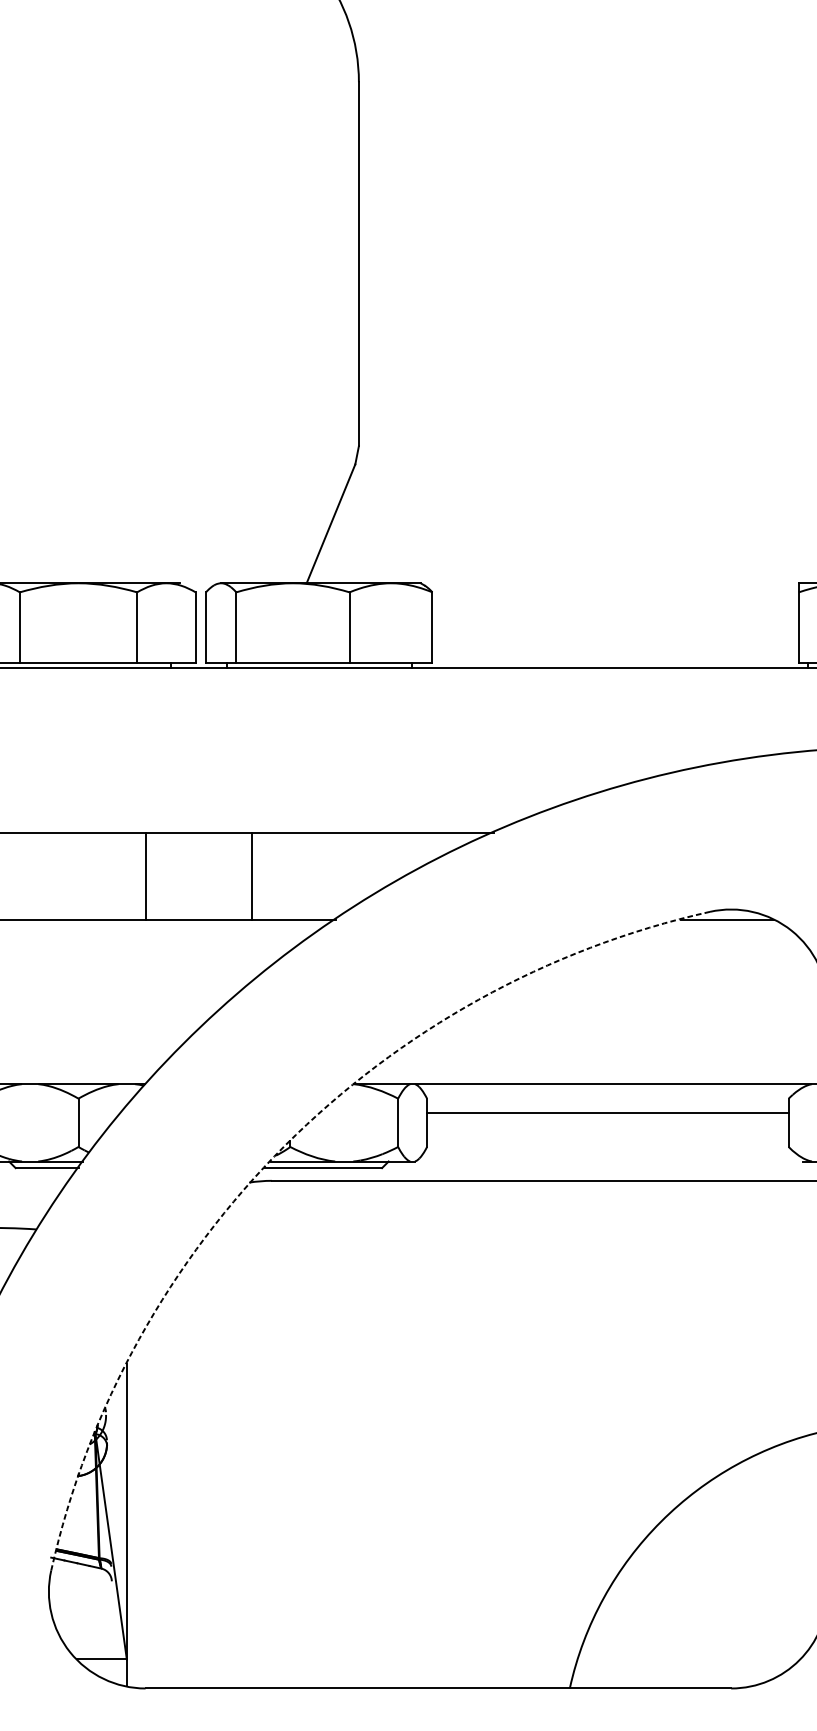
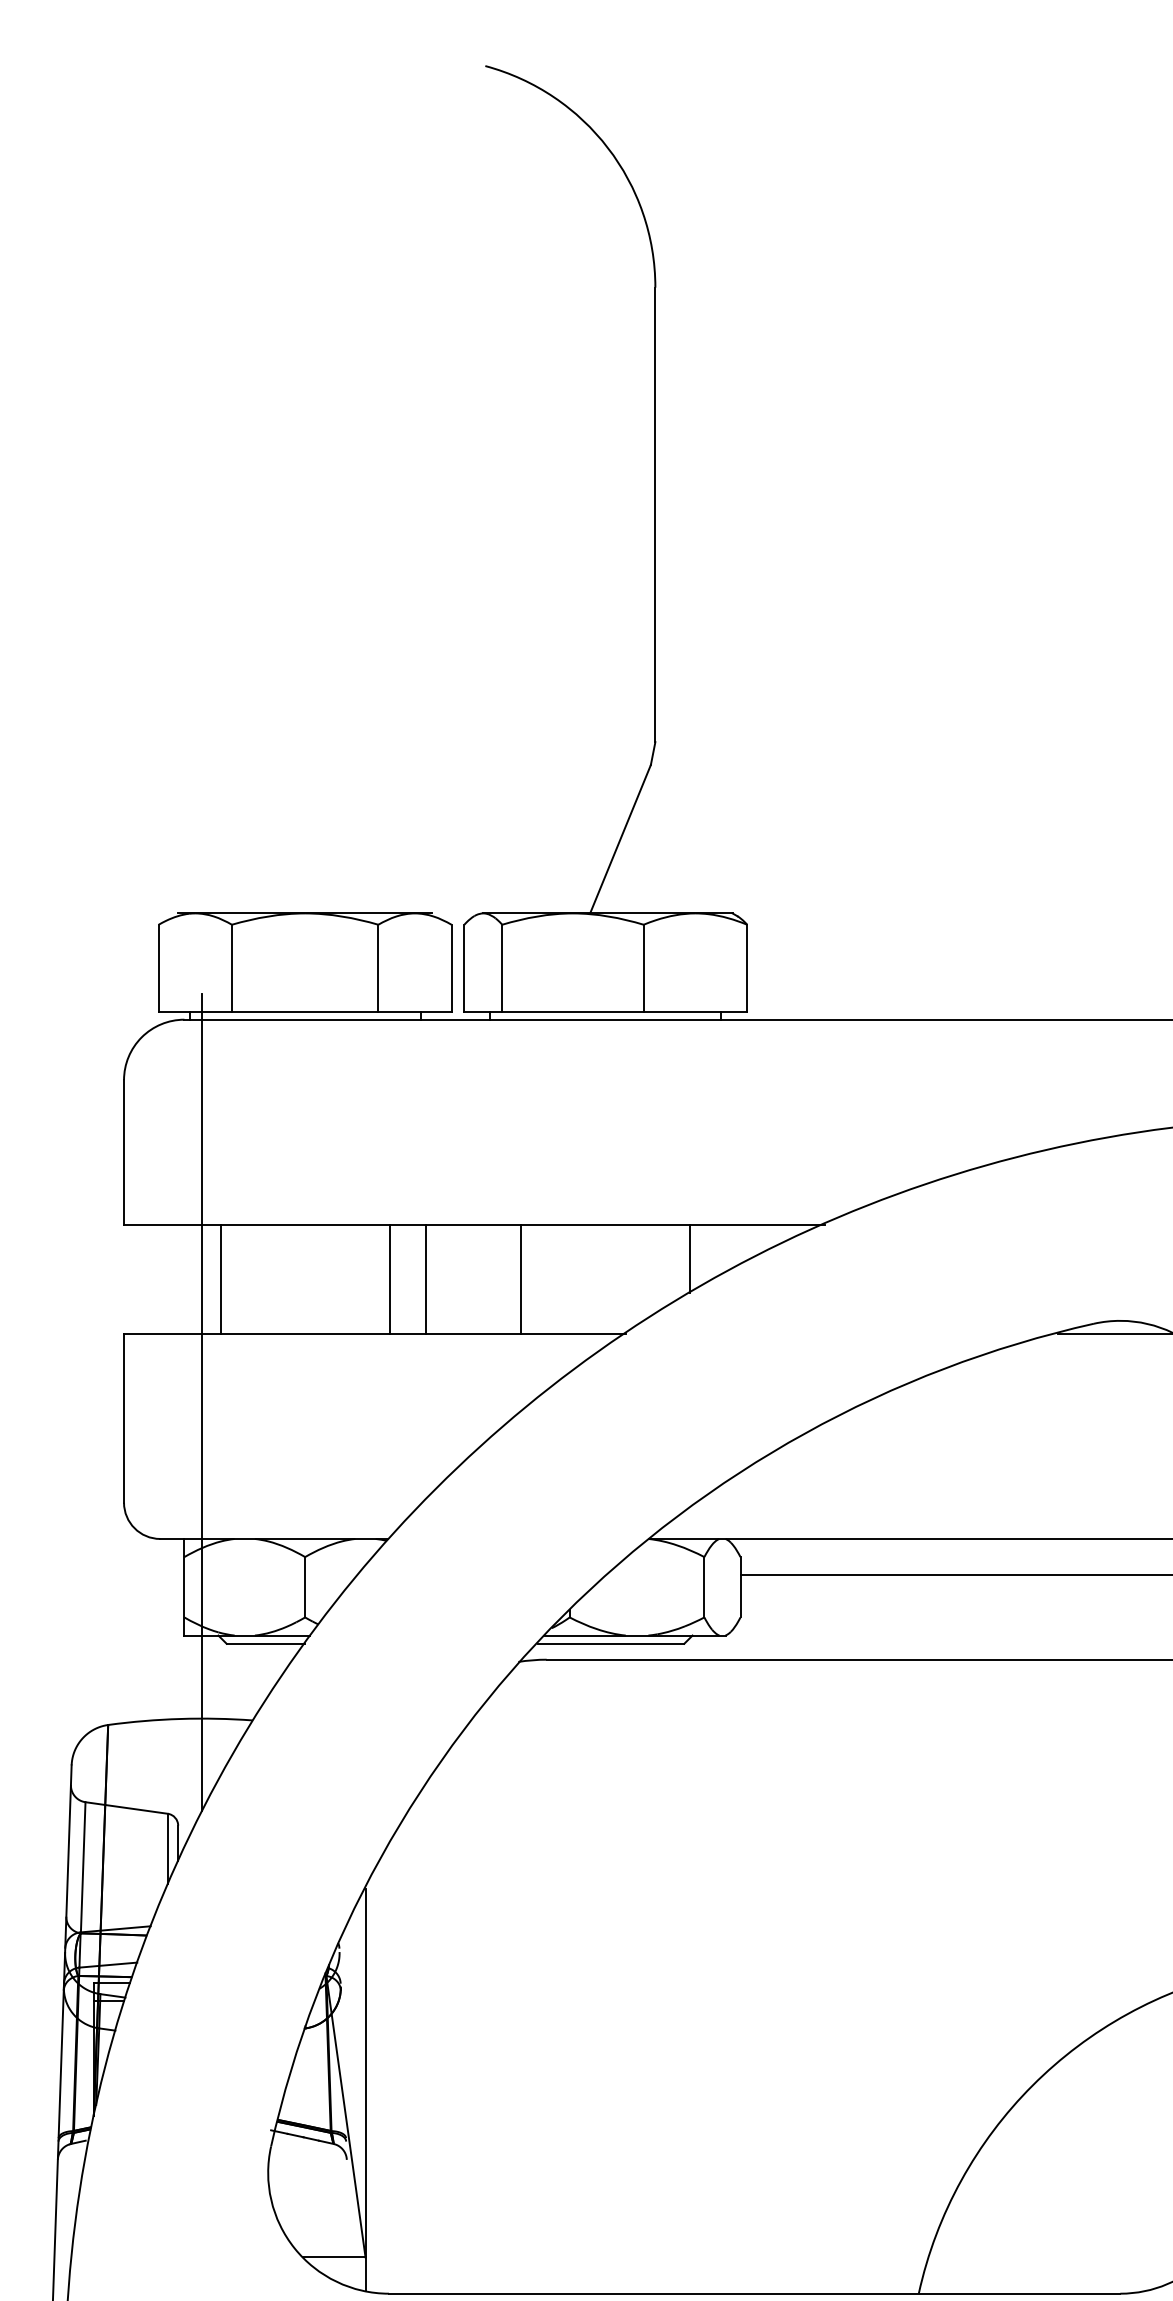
line: (387, 859) -> (690, 1258), added
line: (10, 875) -> (220, 1278), added
line: (174, 875) -> (425, 1278), added
arc: (285, 1145) -> (563, 1615), dashed -> solid

